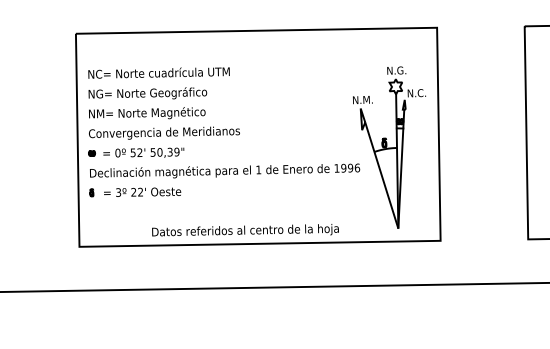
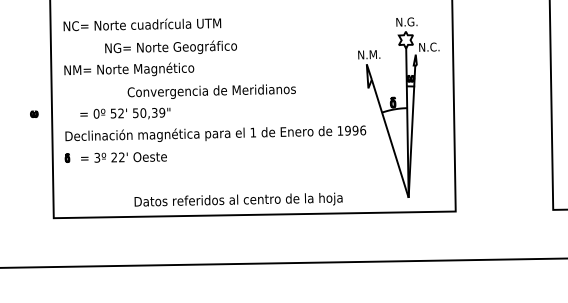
text: (147, 93) -> (170, 47), moved
text: (164, 132) -> (211, 90), moved
part: (91, 153) -> (33, 114), moved

